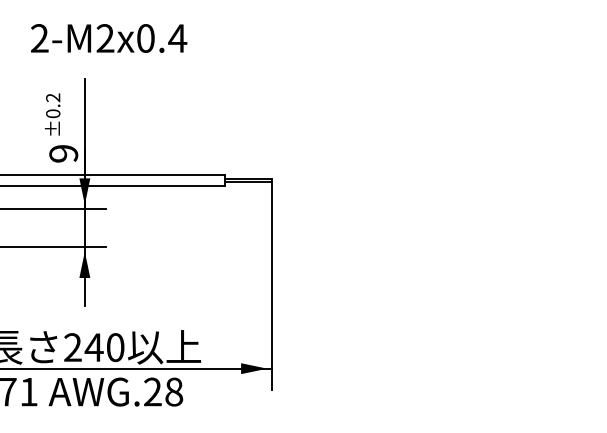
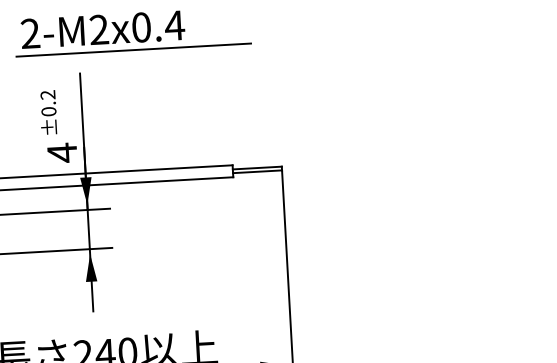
line: (137, 59) -> (133, 50), added
text: (63, 153) -> (62, 152), 9 -> 4

